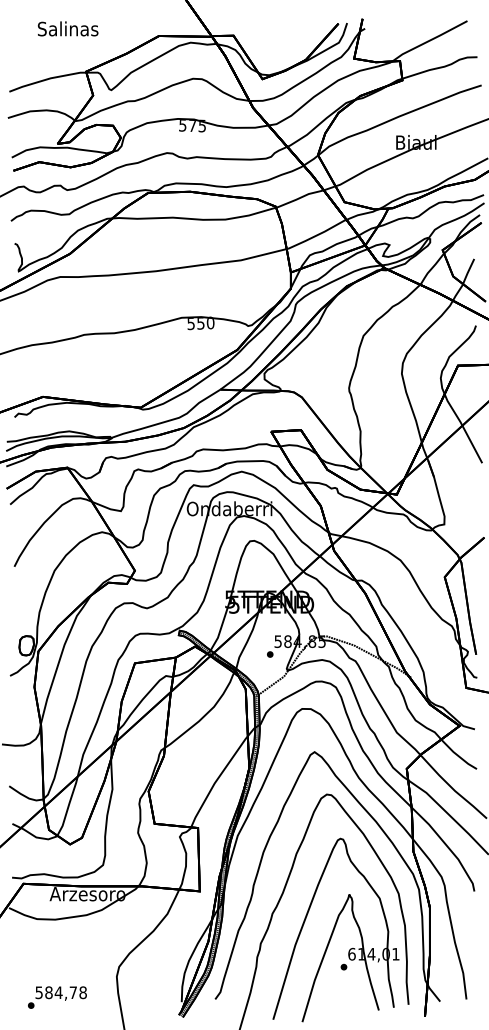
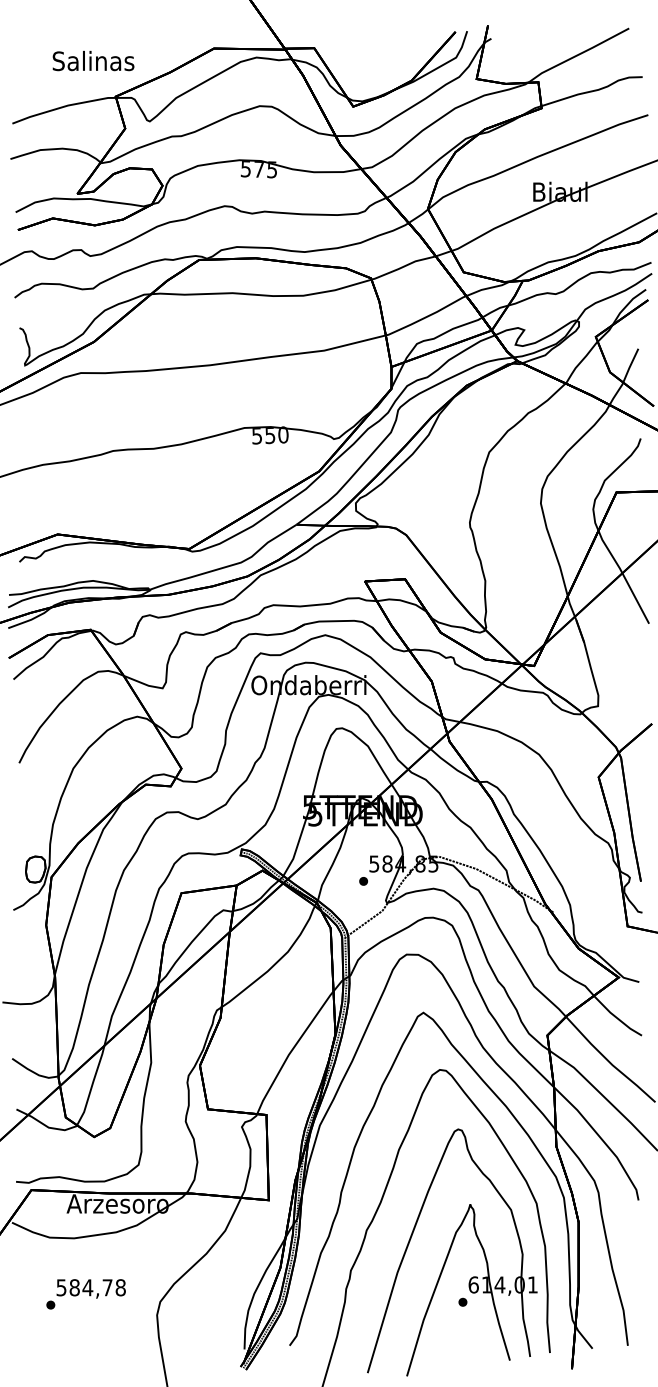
text: (68, 29) -> (93, 61), moved
text: (56, 997) -> (85, 1294), moved

